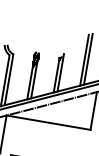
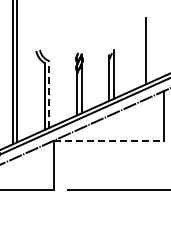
line: (84, 59) -> (141, 52), removed
line: (9, 79) -> (49, 93), solid -> dashed
line: (48, 122) -> (109, 140), solid -> dashed

